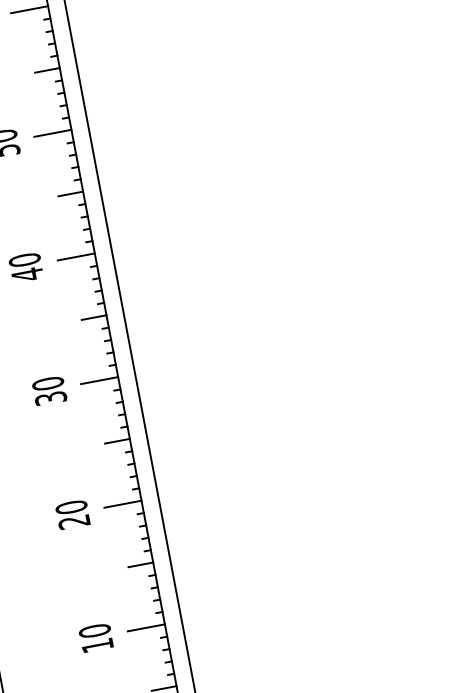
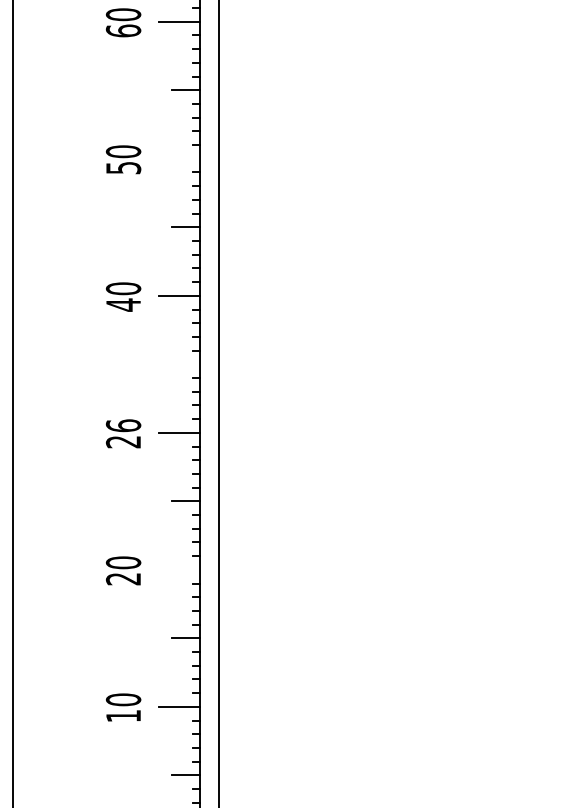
line: (52, 133) -> (178, 158), removed
line: (93, 317) -> (185, 364), removed
text: (49, 390) -> (123, 433), 30 -> 26
line: (122, 504) -> (178, 569), removed

